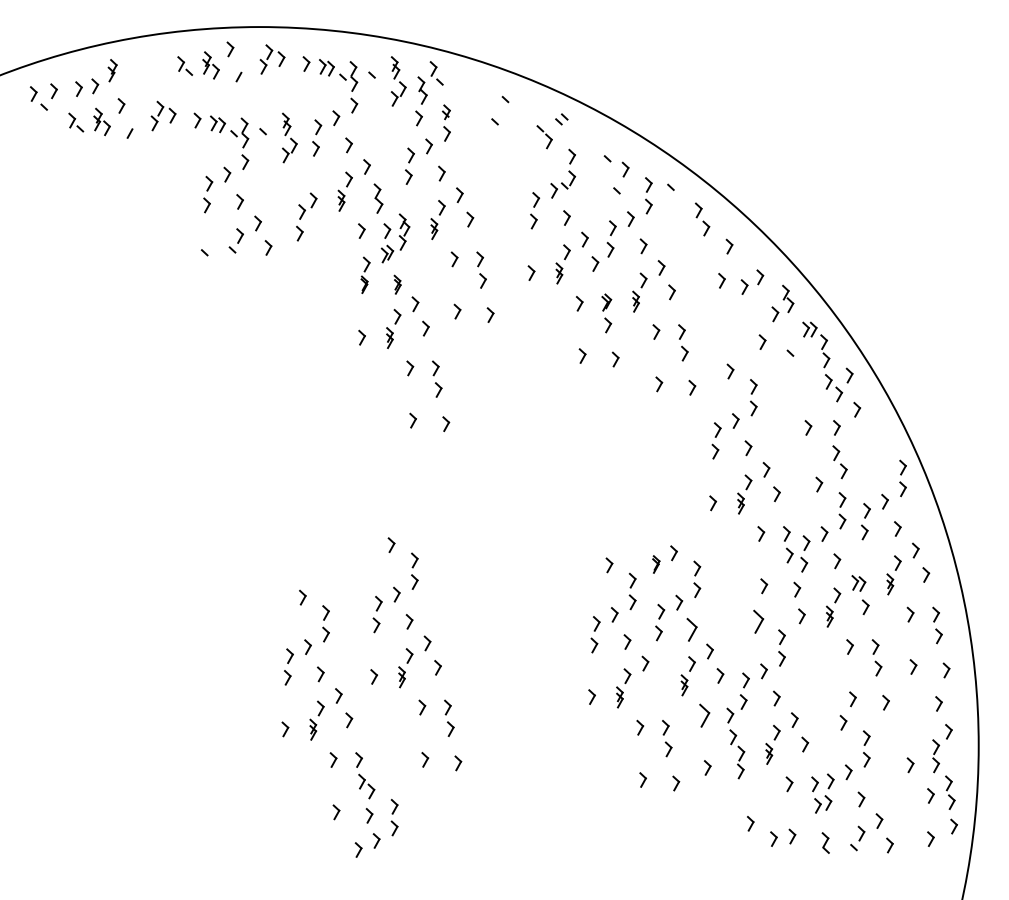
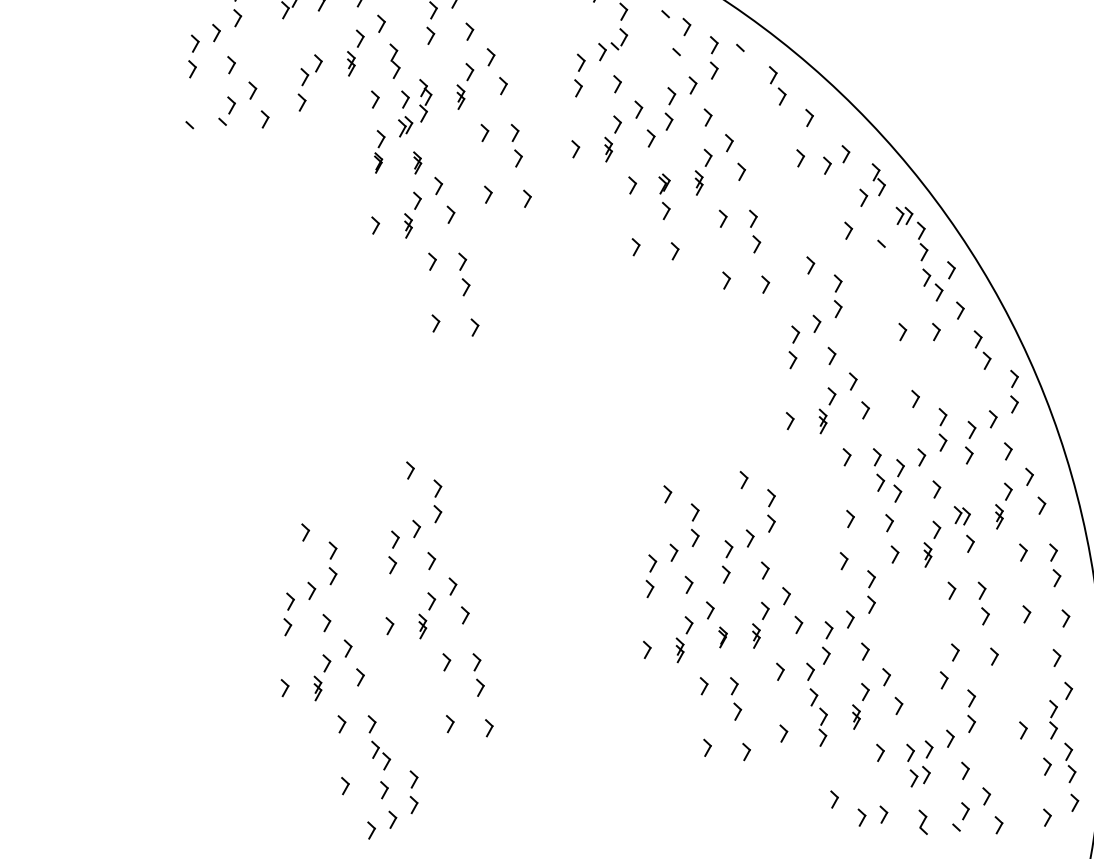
part: (839, 462) -> (981, 350), moved
part: (656, 564) -> (723, 637), moved
part: (758, 621) -> (843, 560), size x0.62
part: (691, 629) -> (764, 570), size x0.62
part: (704, 715) -> (780, 671), size x0.62

